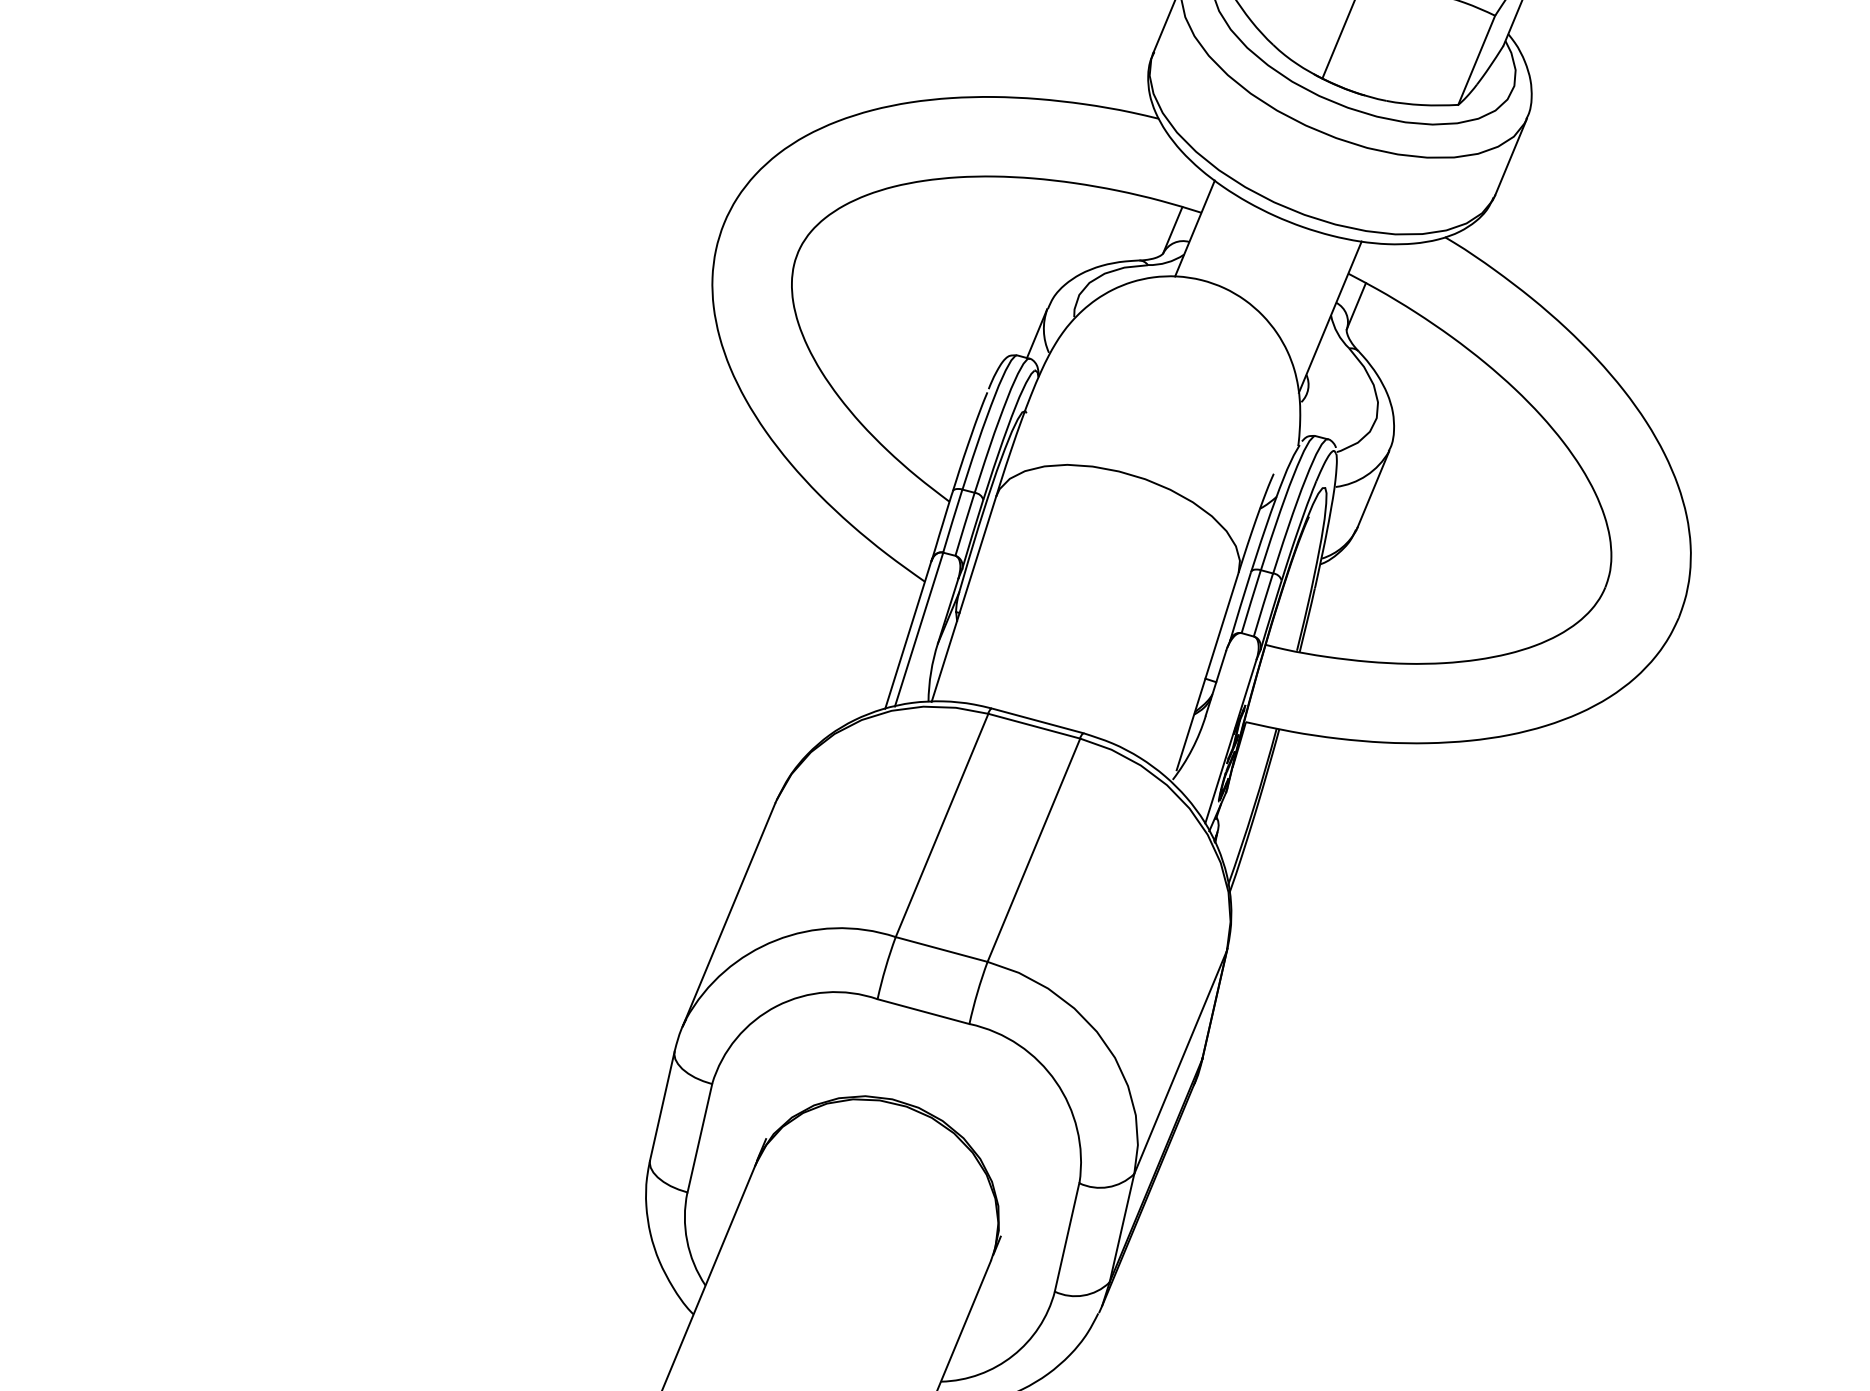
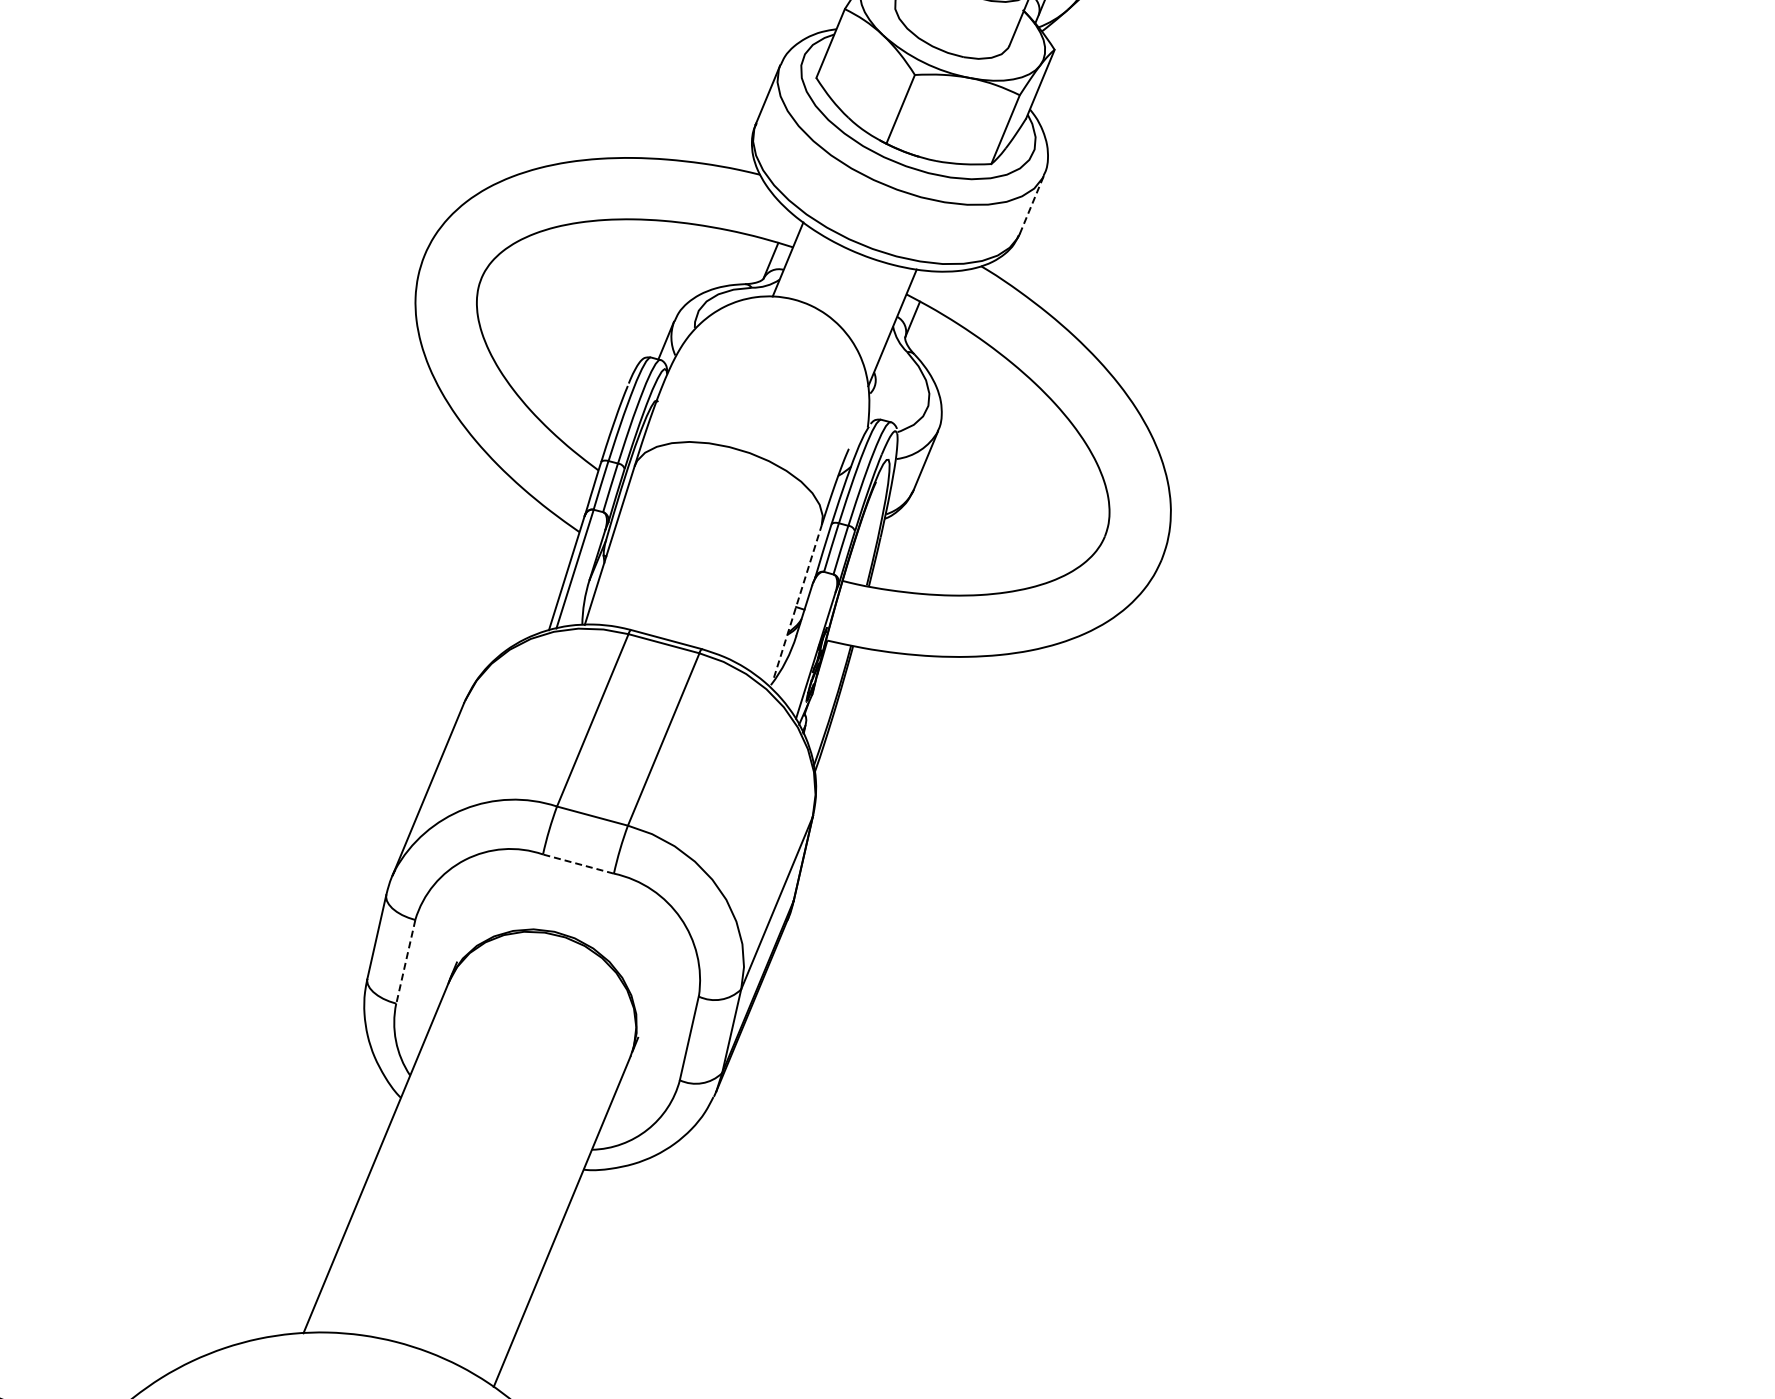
line: (1511, 155) -> (1032, 203), solid -> dashed
line: (1207, 671) -> (797, 601), solid -> dashed
line: (923, 1012) -> (578, 864), solid -> dashed
line: (699, 1137) -> (405, 961), solid -> dashed

